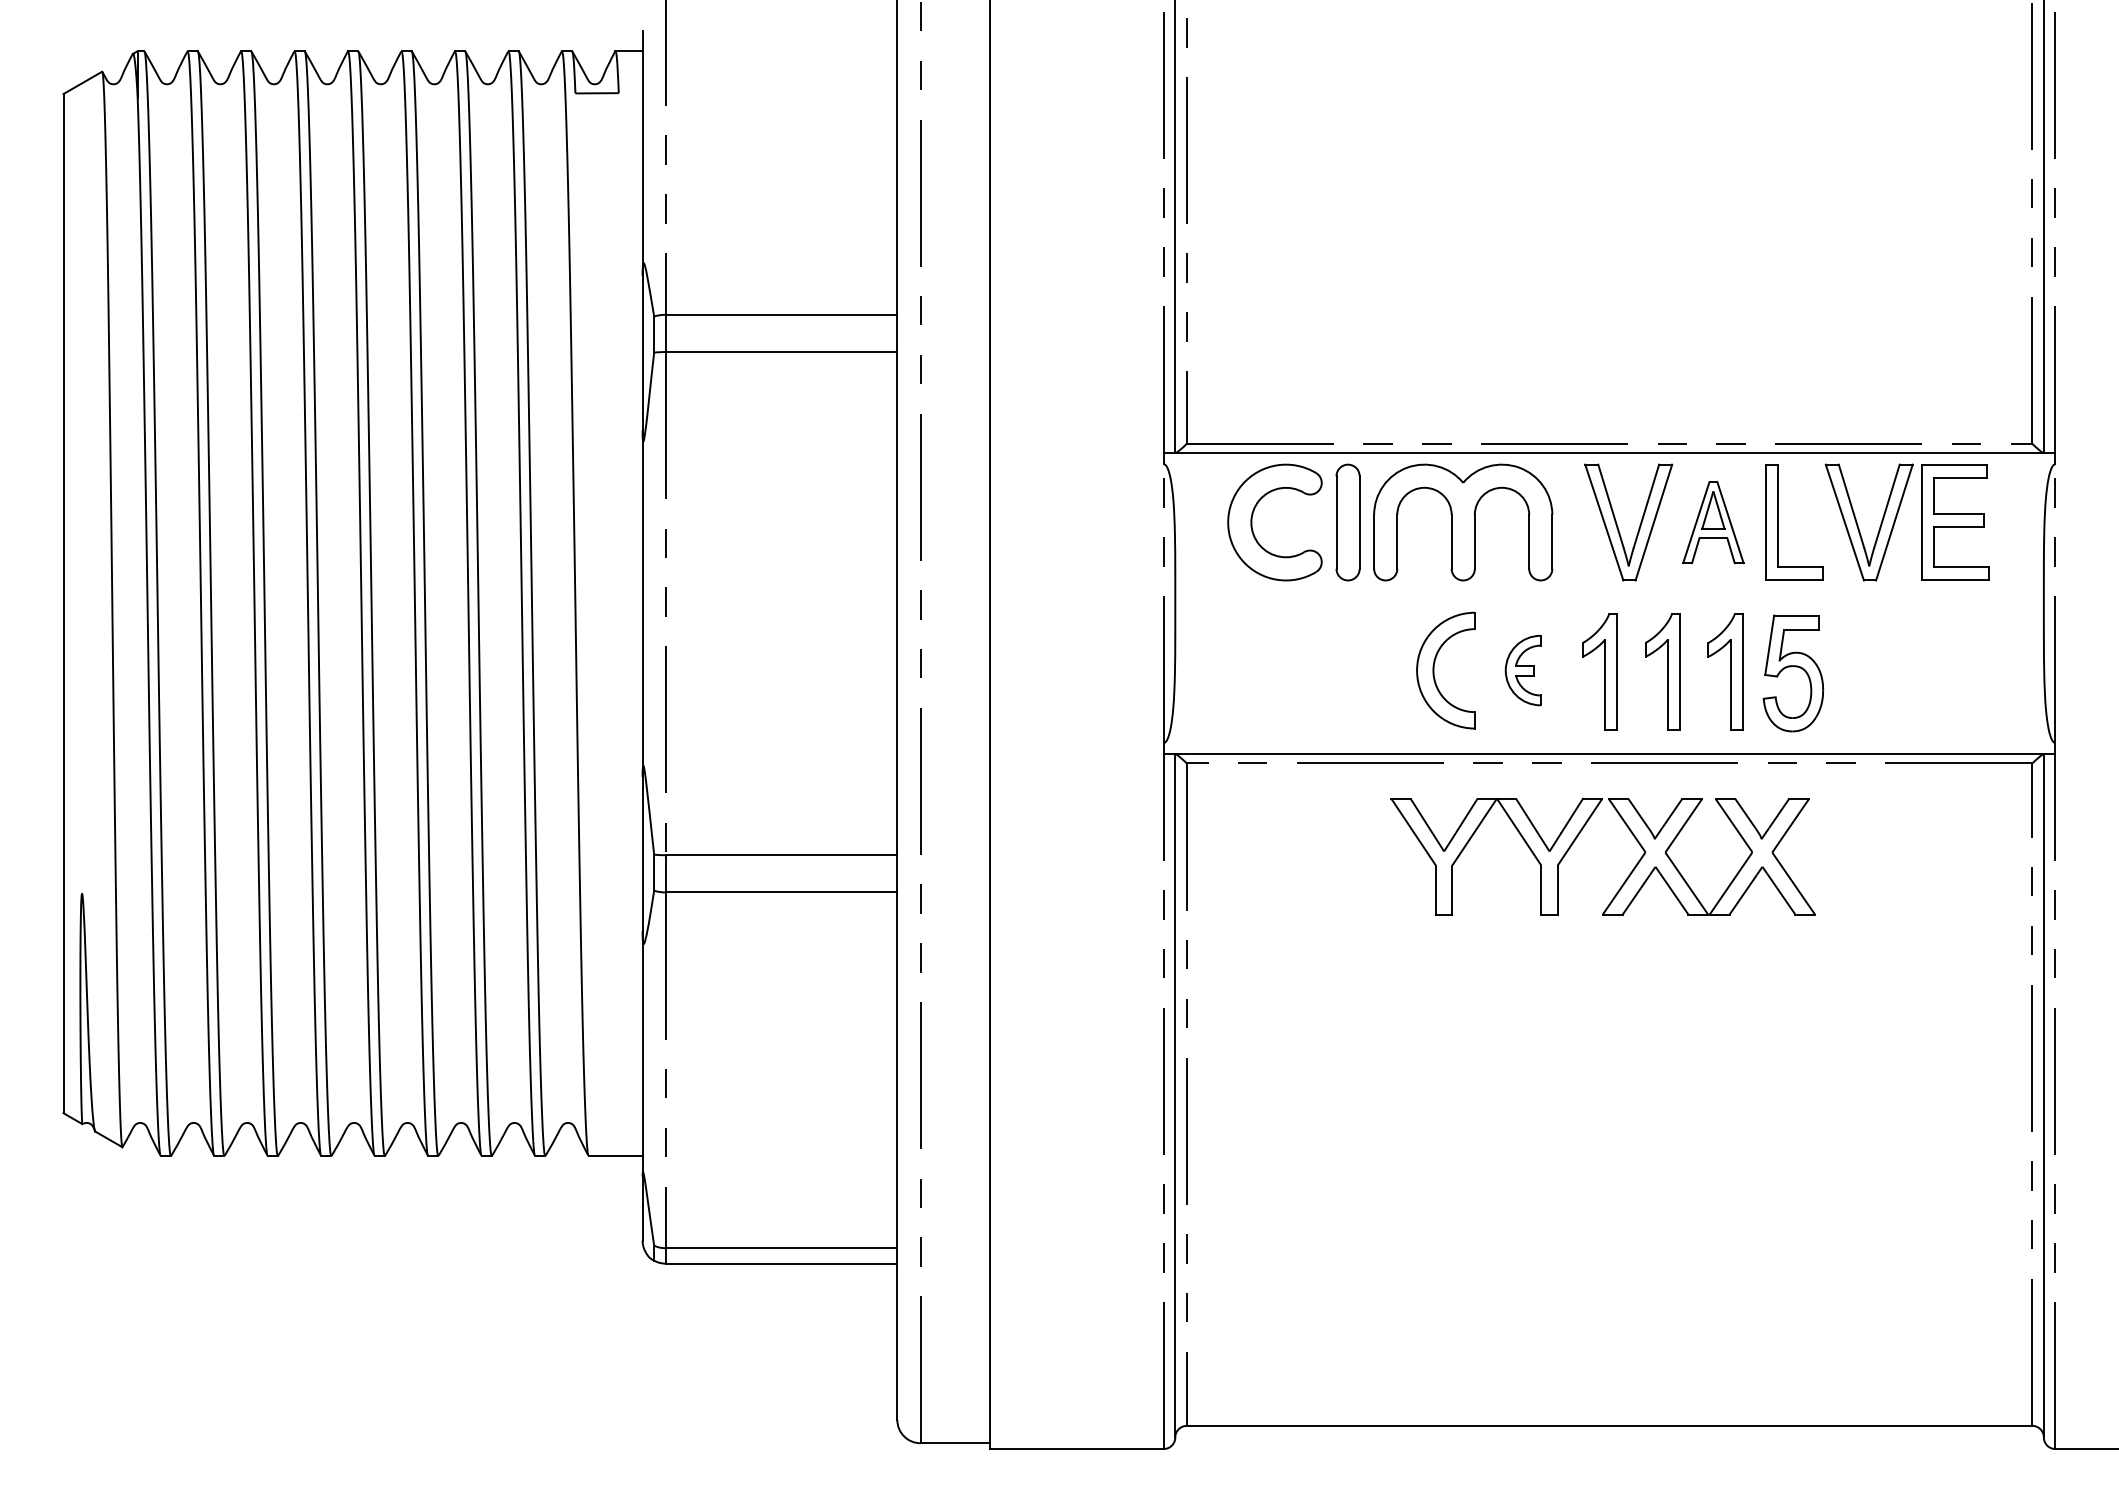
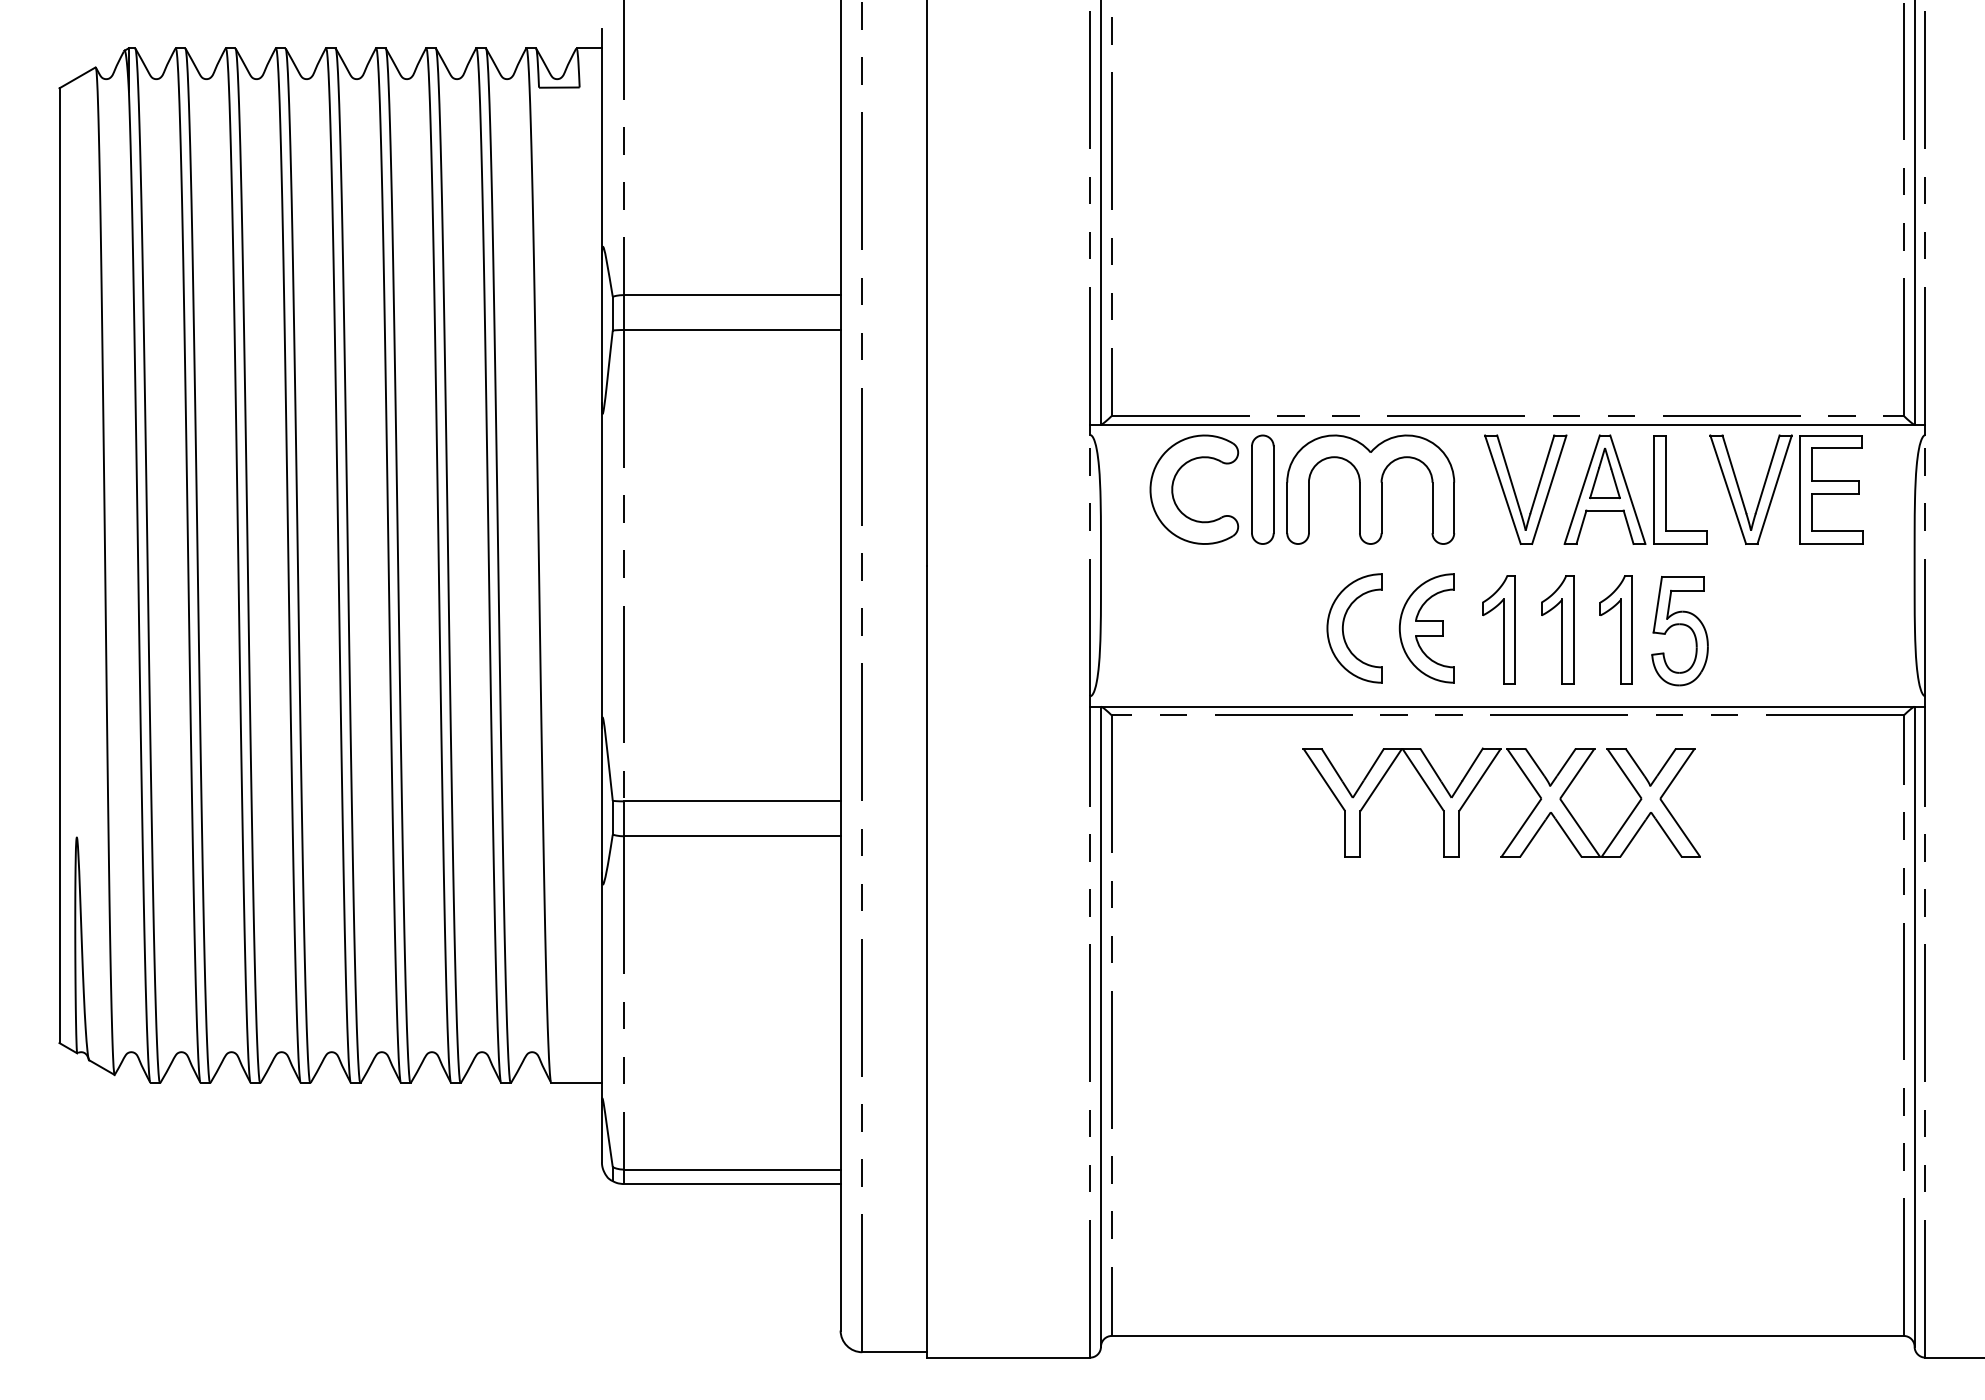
part: (1713, 522) -> (1605, 489), size x1.43
part: (1522, 670) -> (1426, 628), size x1.67

